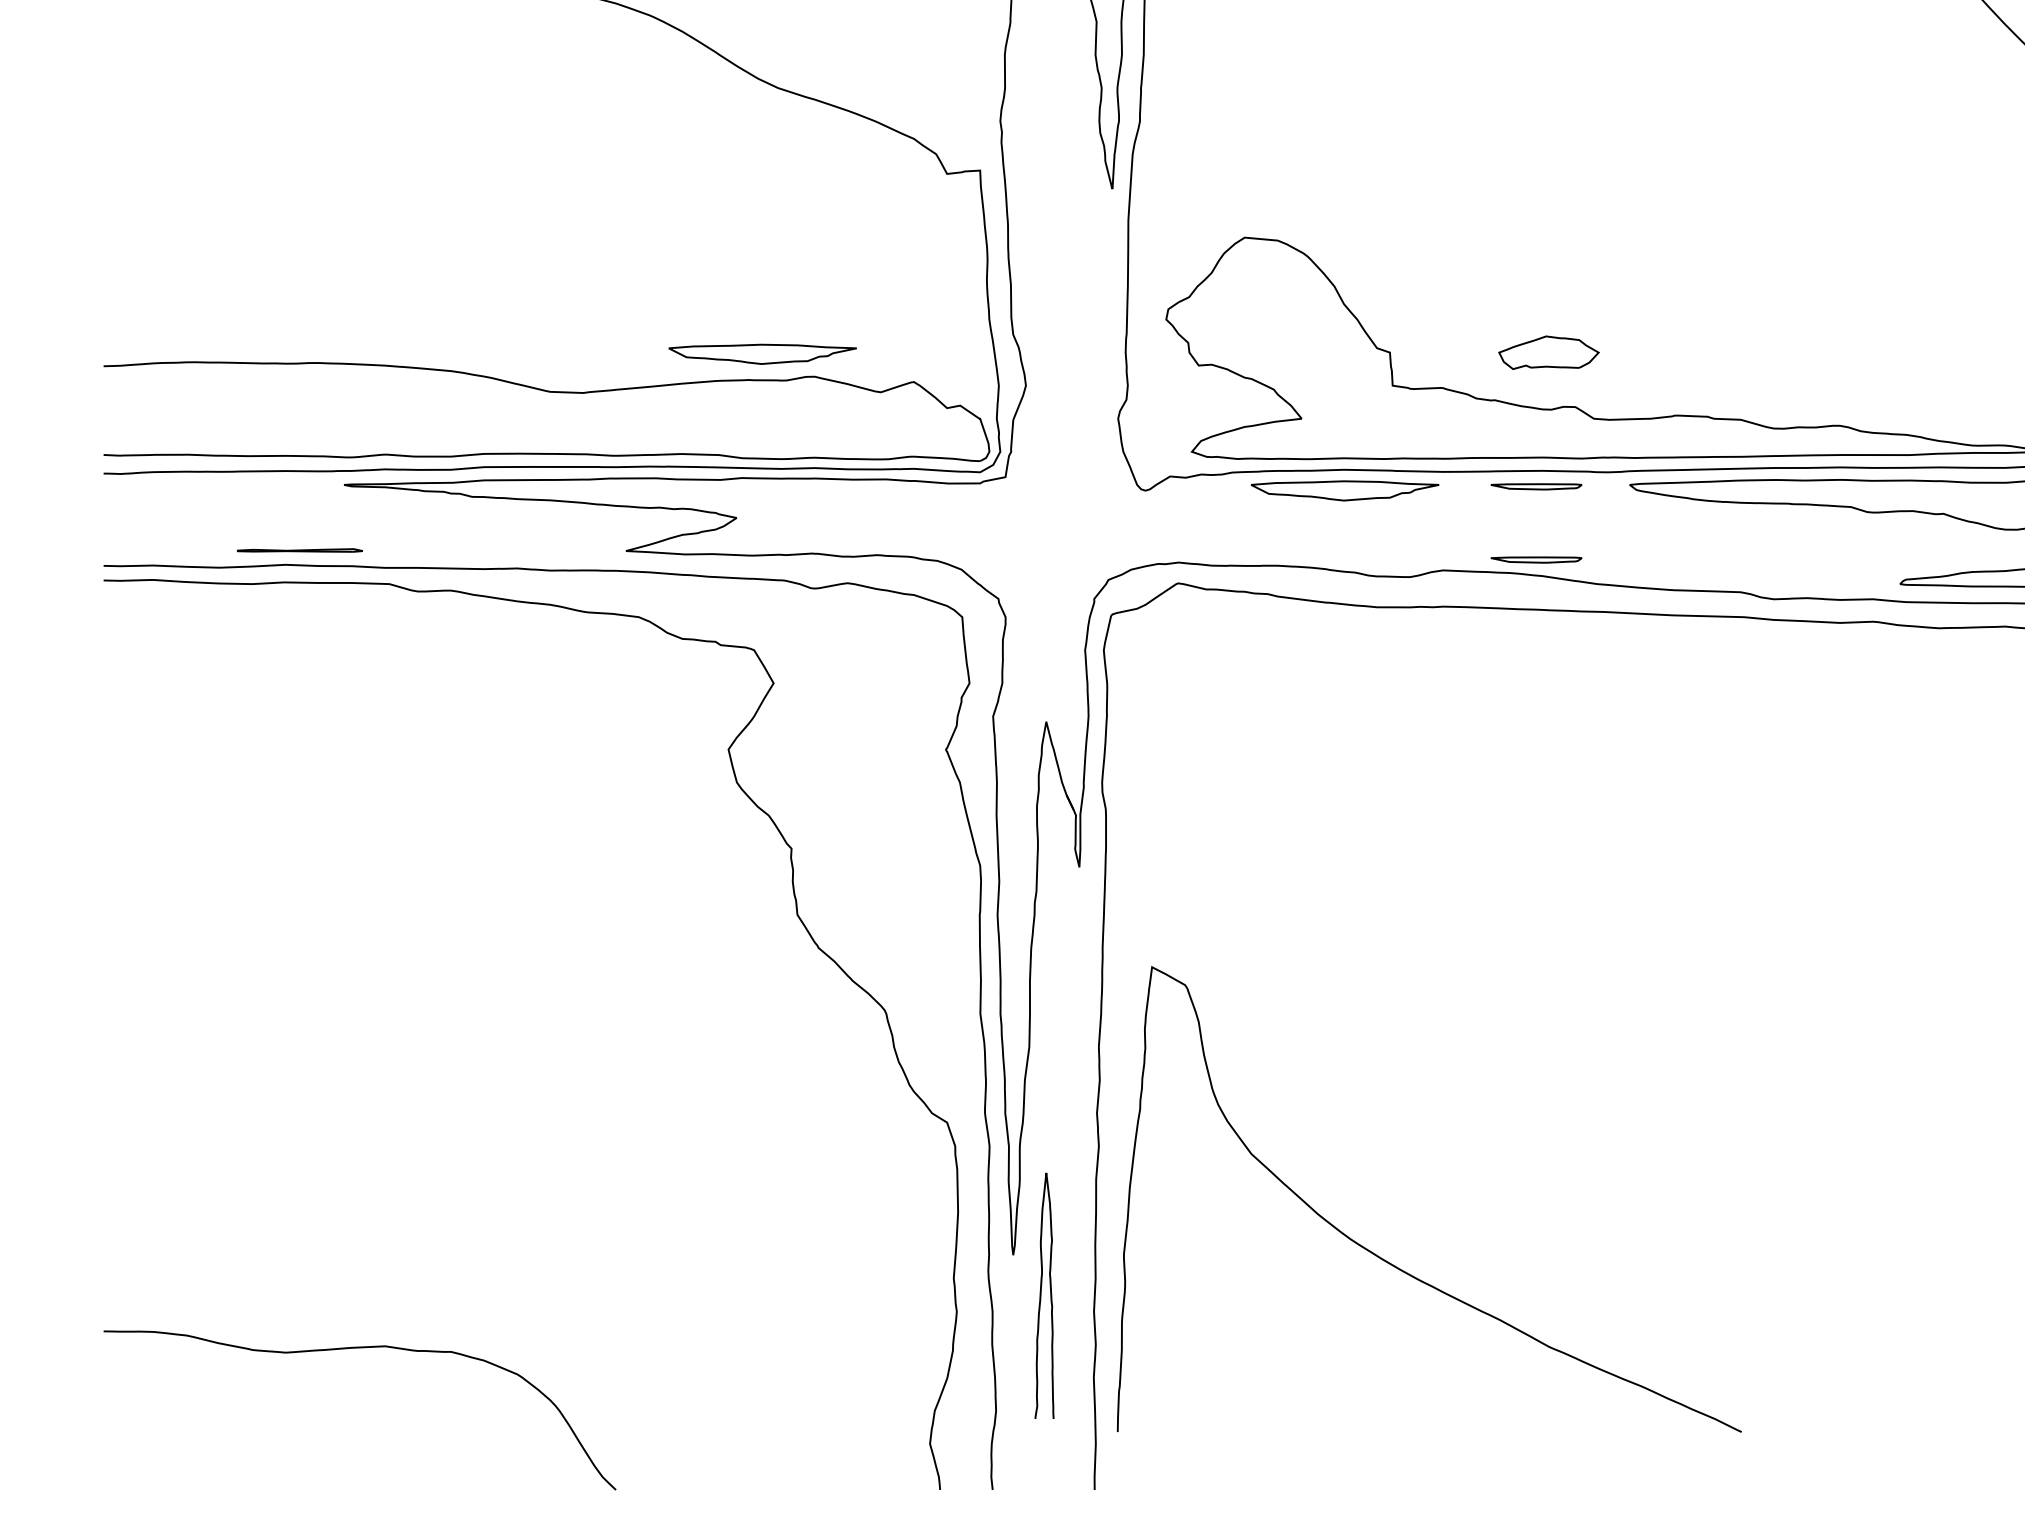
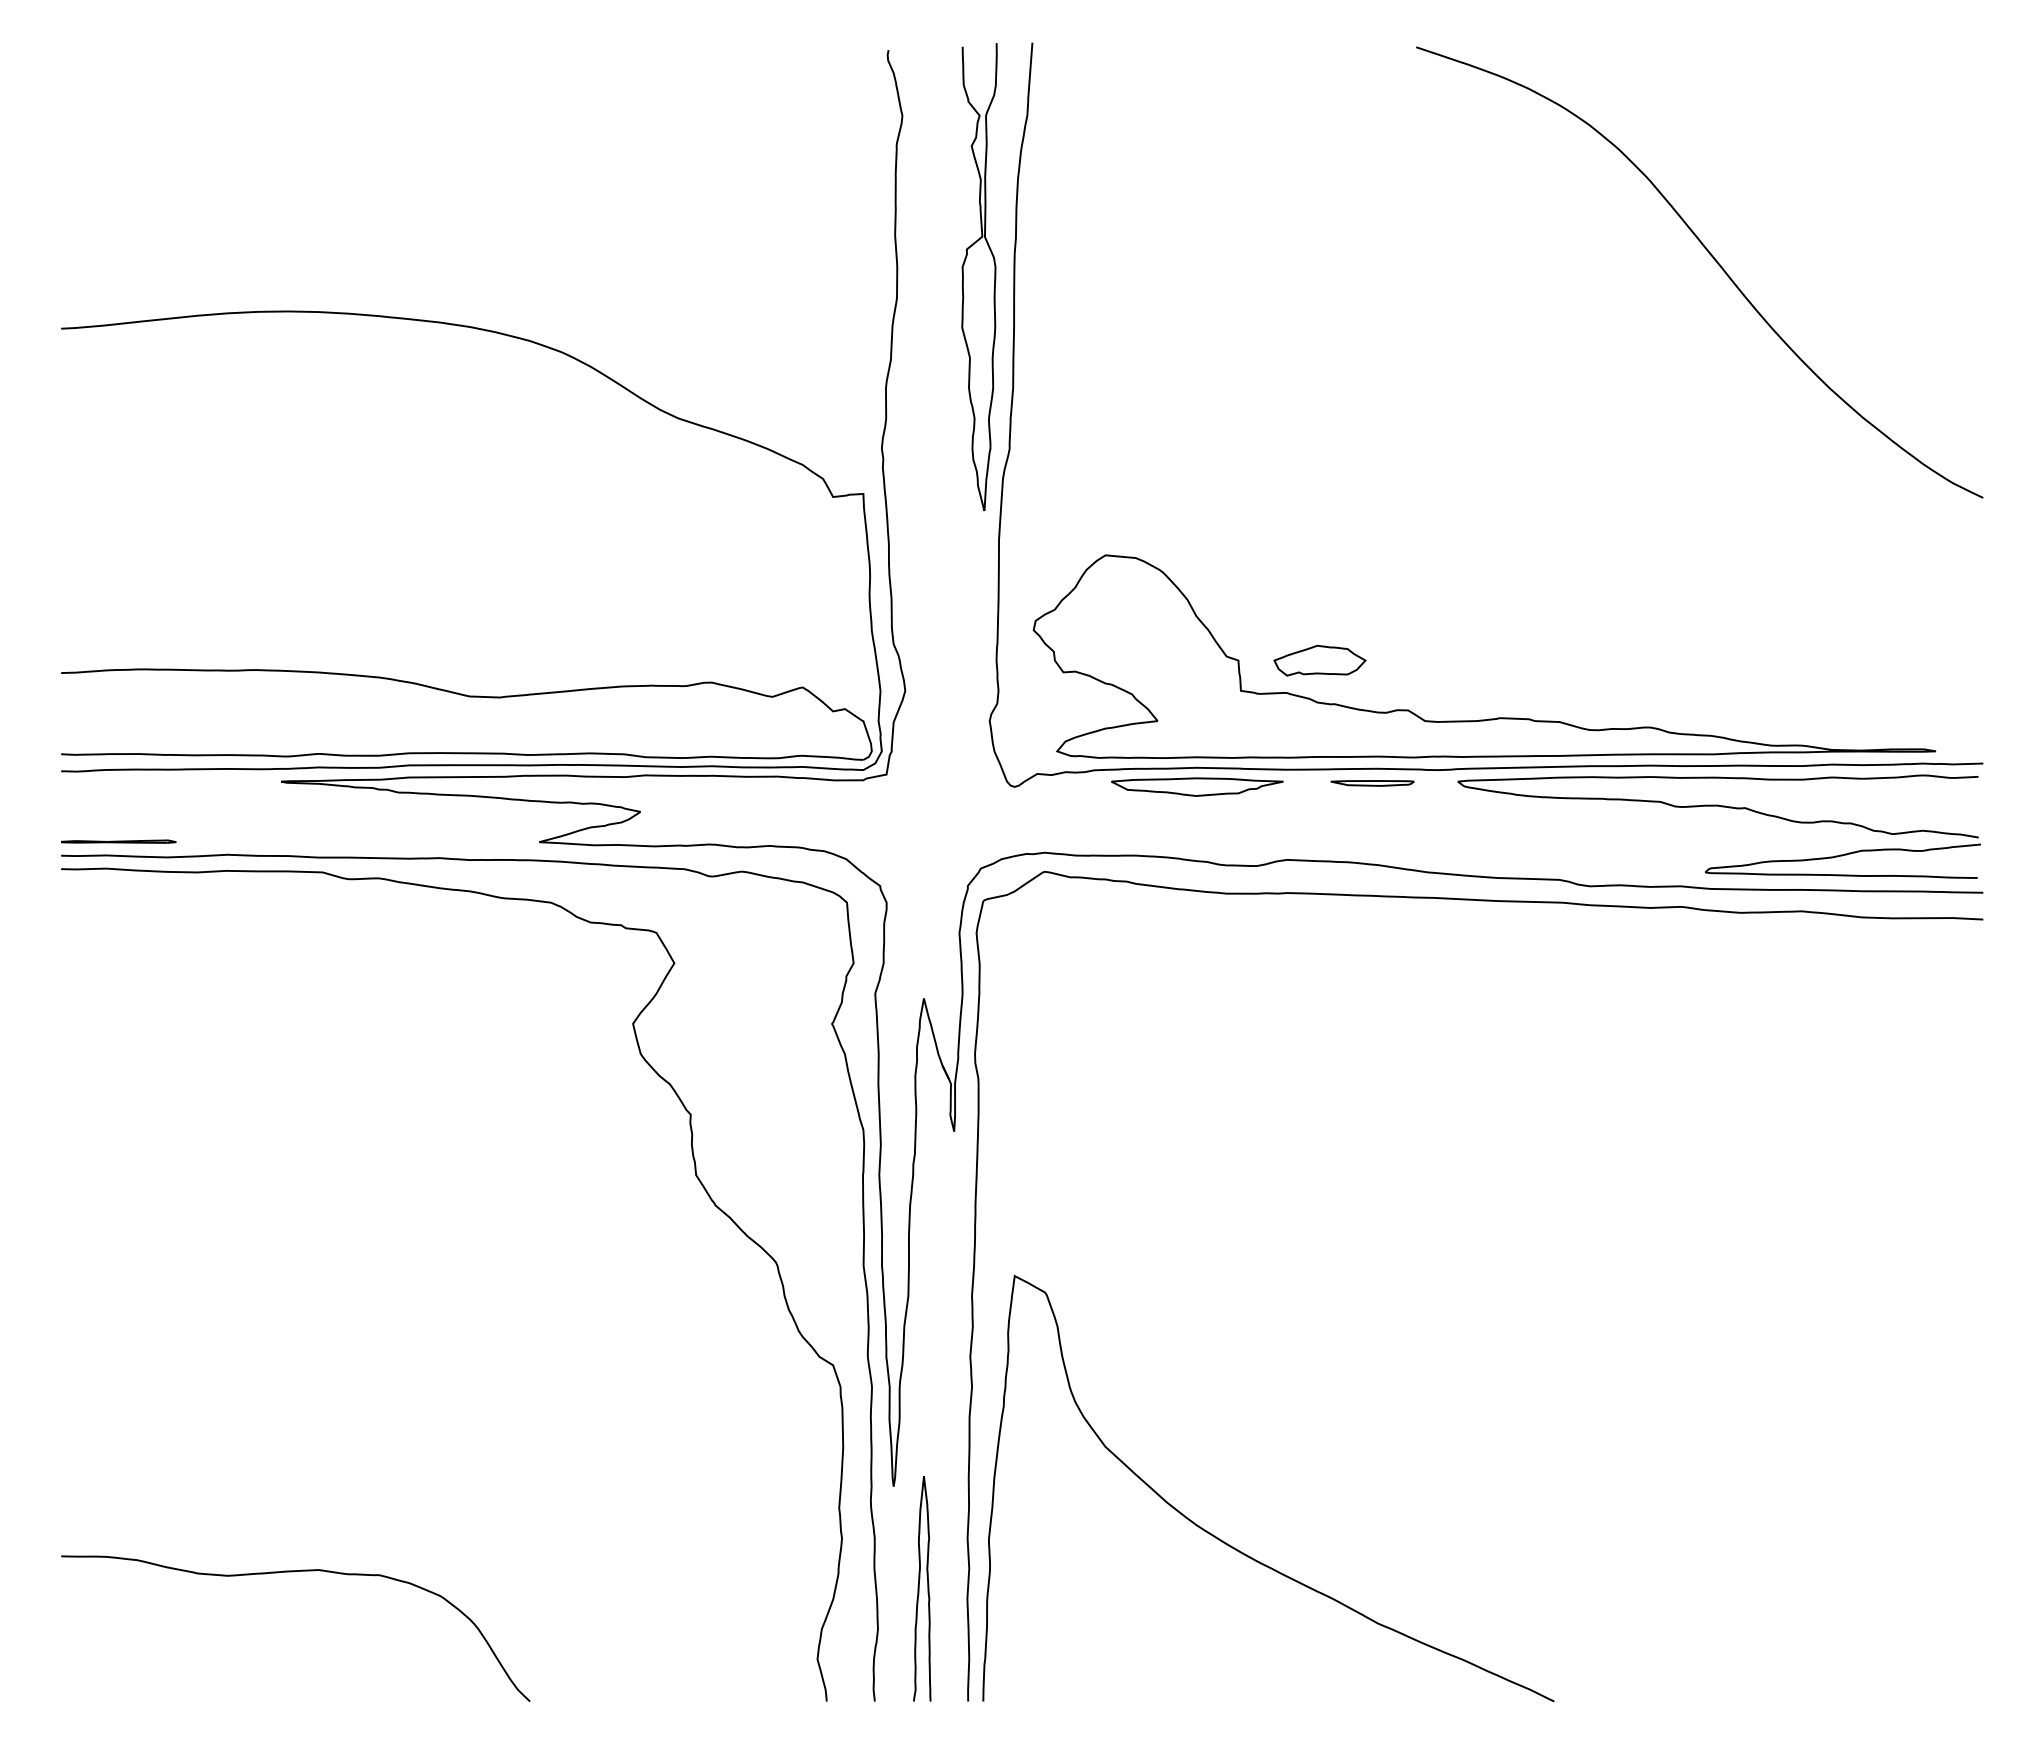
part: (1548, 352) -> (1319, 660), moved
part: (762, 353) -> (664, 661), removed
line: (299, 550) -> (118, 841), moved
part: (1536, 560) -> (1372, 850), removed
curve: (1388, 1261) -> (1231, 1545), moved
curve: (1041, 1295) -> (919, 1588), moved

